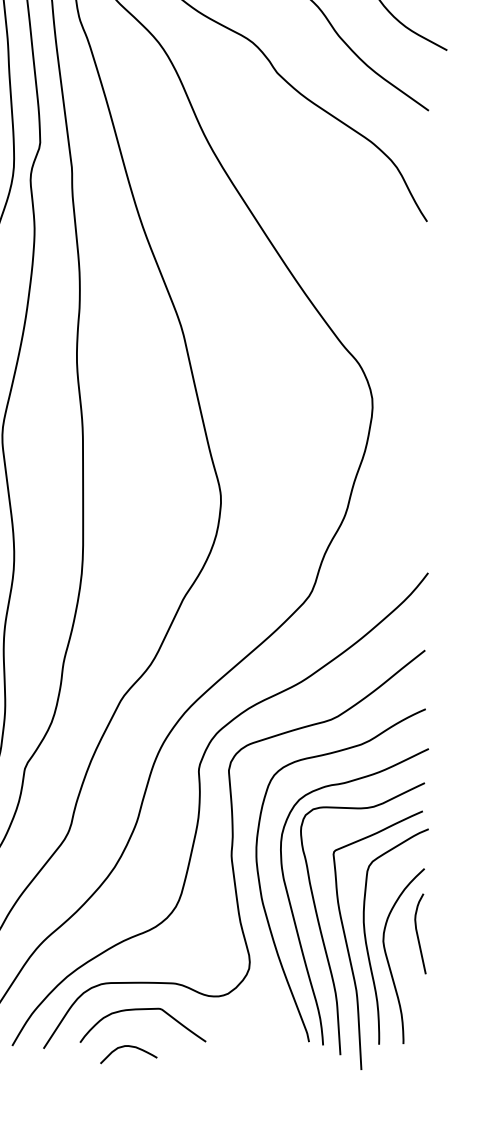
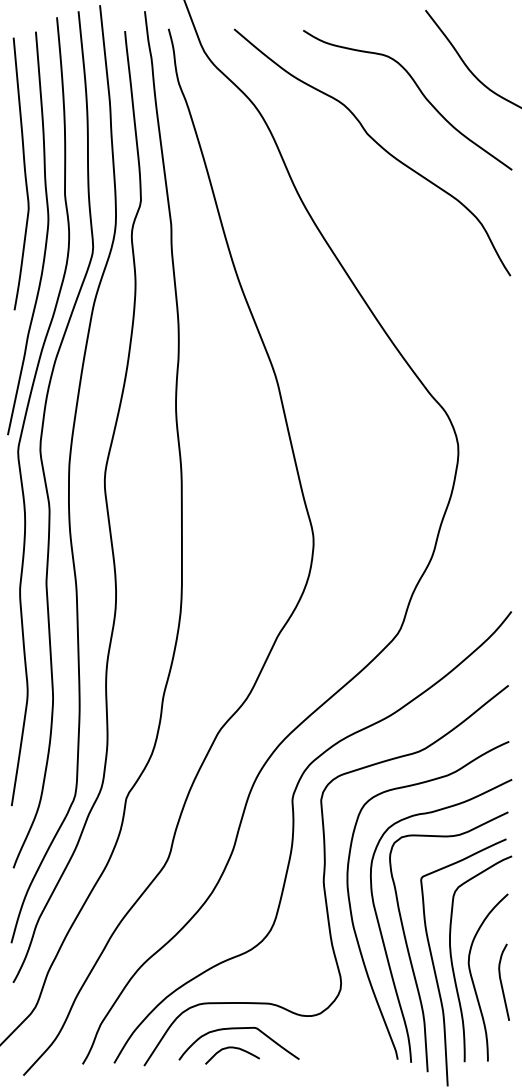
curve: (417, 933) -> (501, 981), moved
curve: (128, 1047) -> (232, 1048), moved

